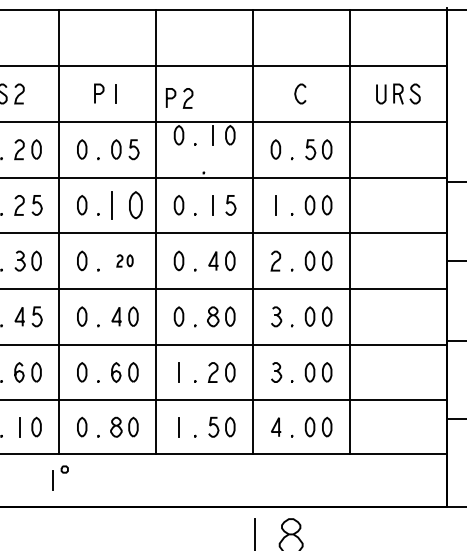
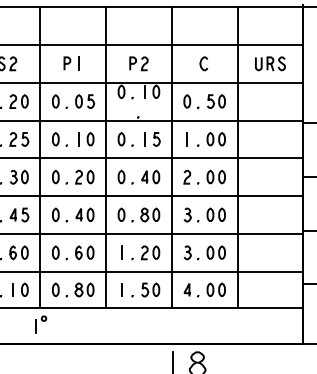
part: (178, 97) -> (138, 63), moved
part: (127, 205) -> (86, 139), size x0.71
part: (124, 260) -> (84, 176), size x1.67

